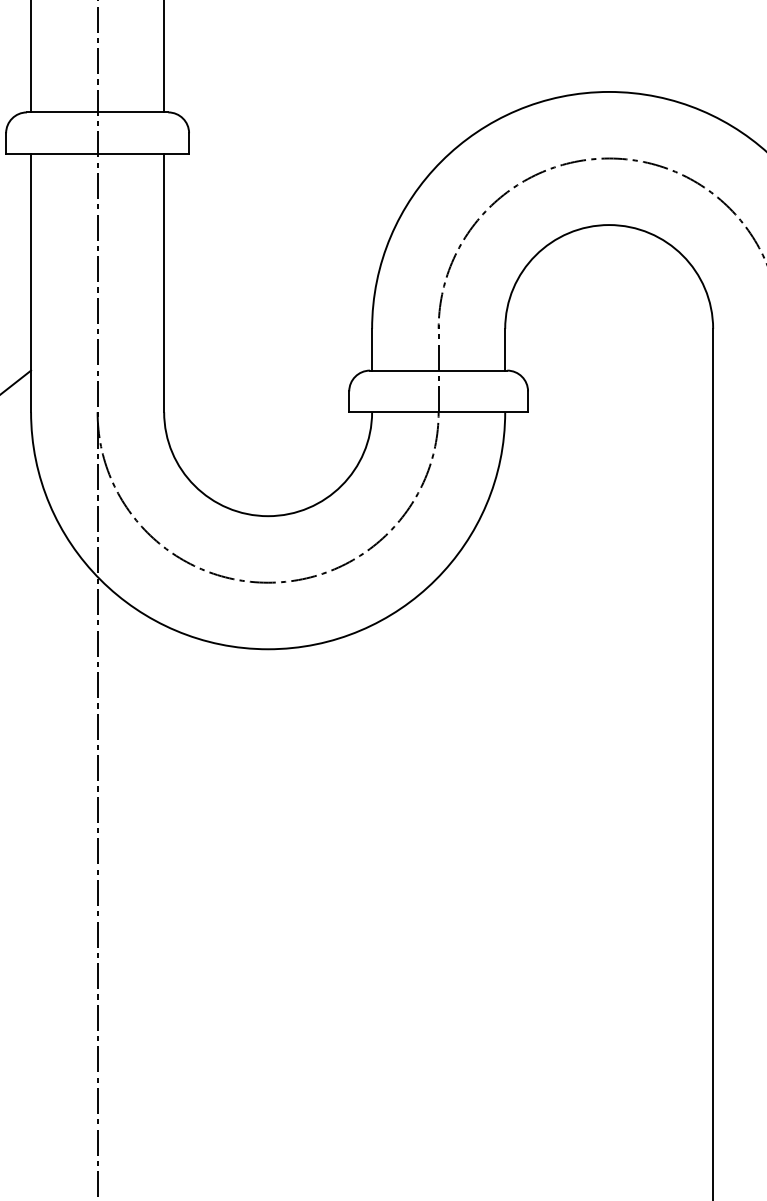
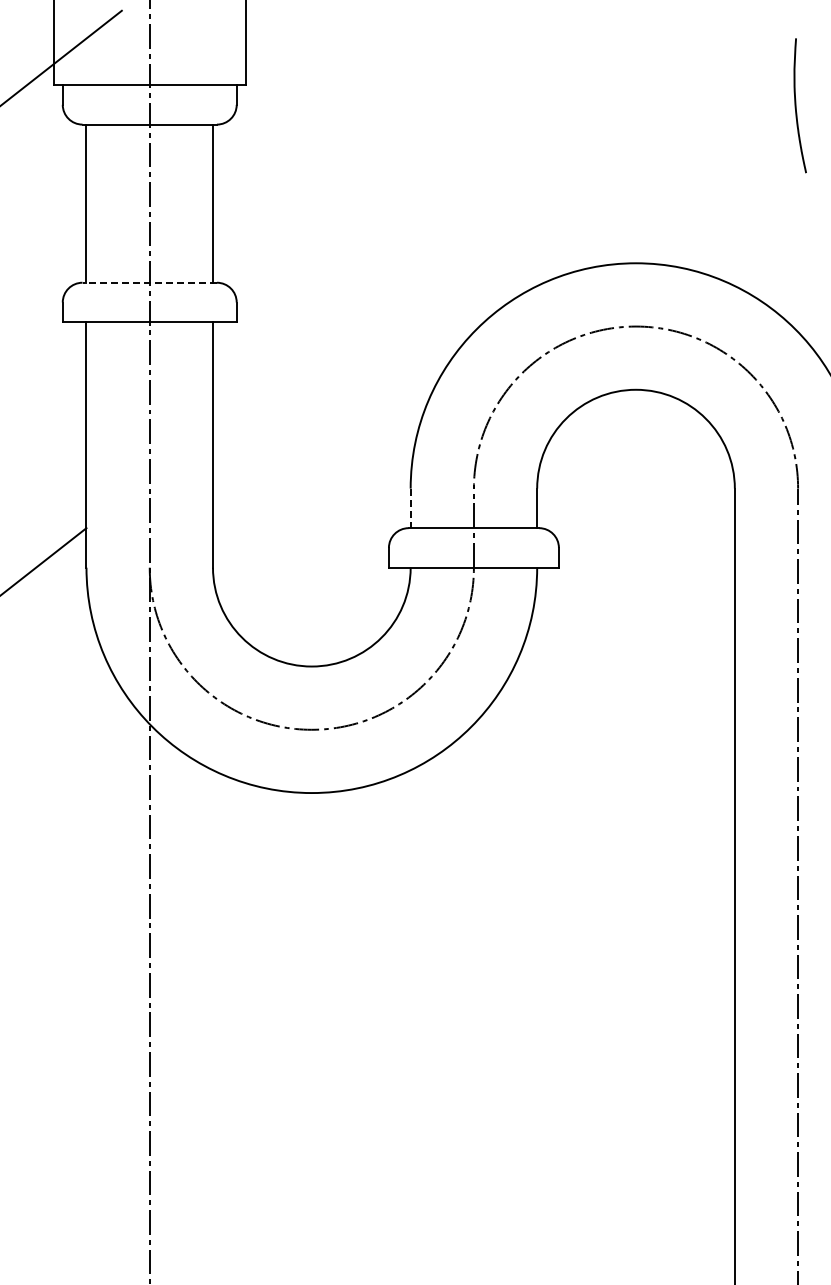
line: (97, 112) -> (149, 282), solid -> dashed
line: (371, 349) -> (410, 508), solid -> dashed

